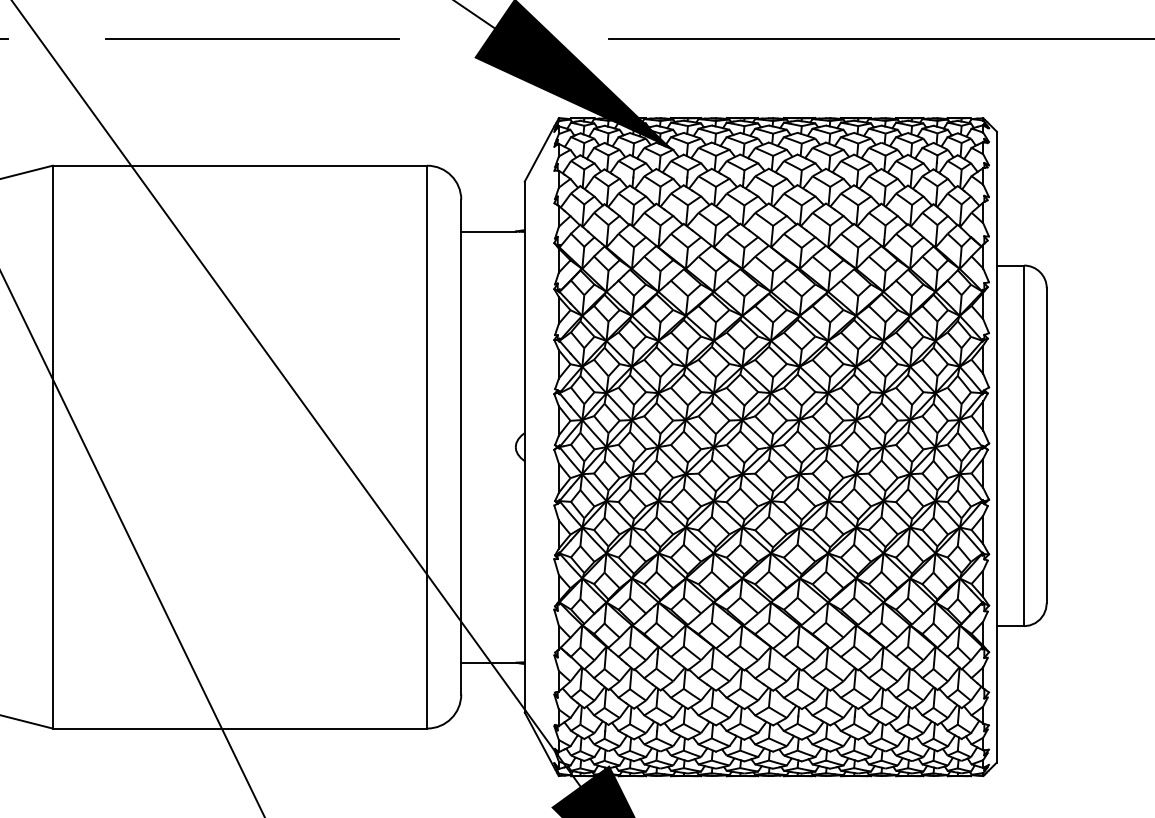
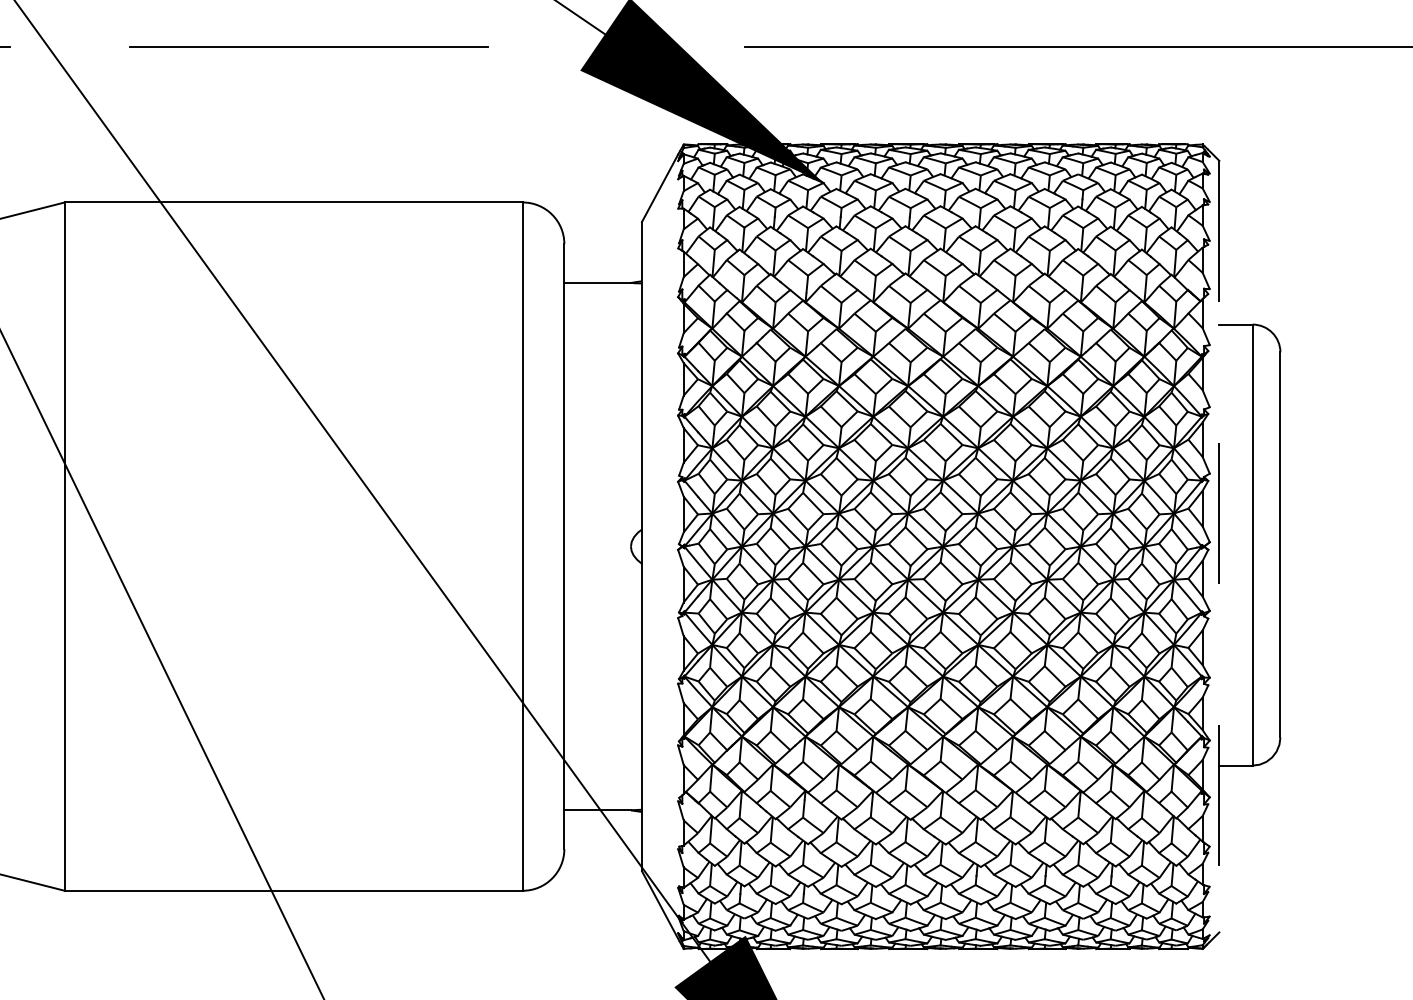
line: (996, 447) -> (1219, 546), solid -> dashed

